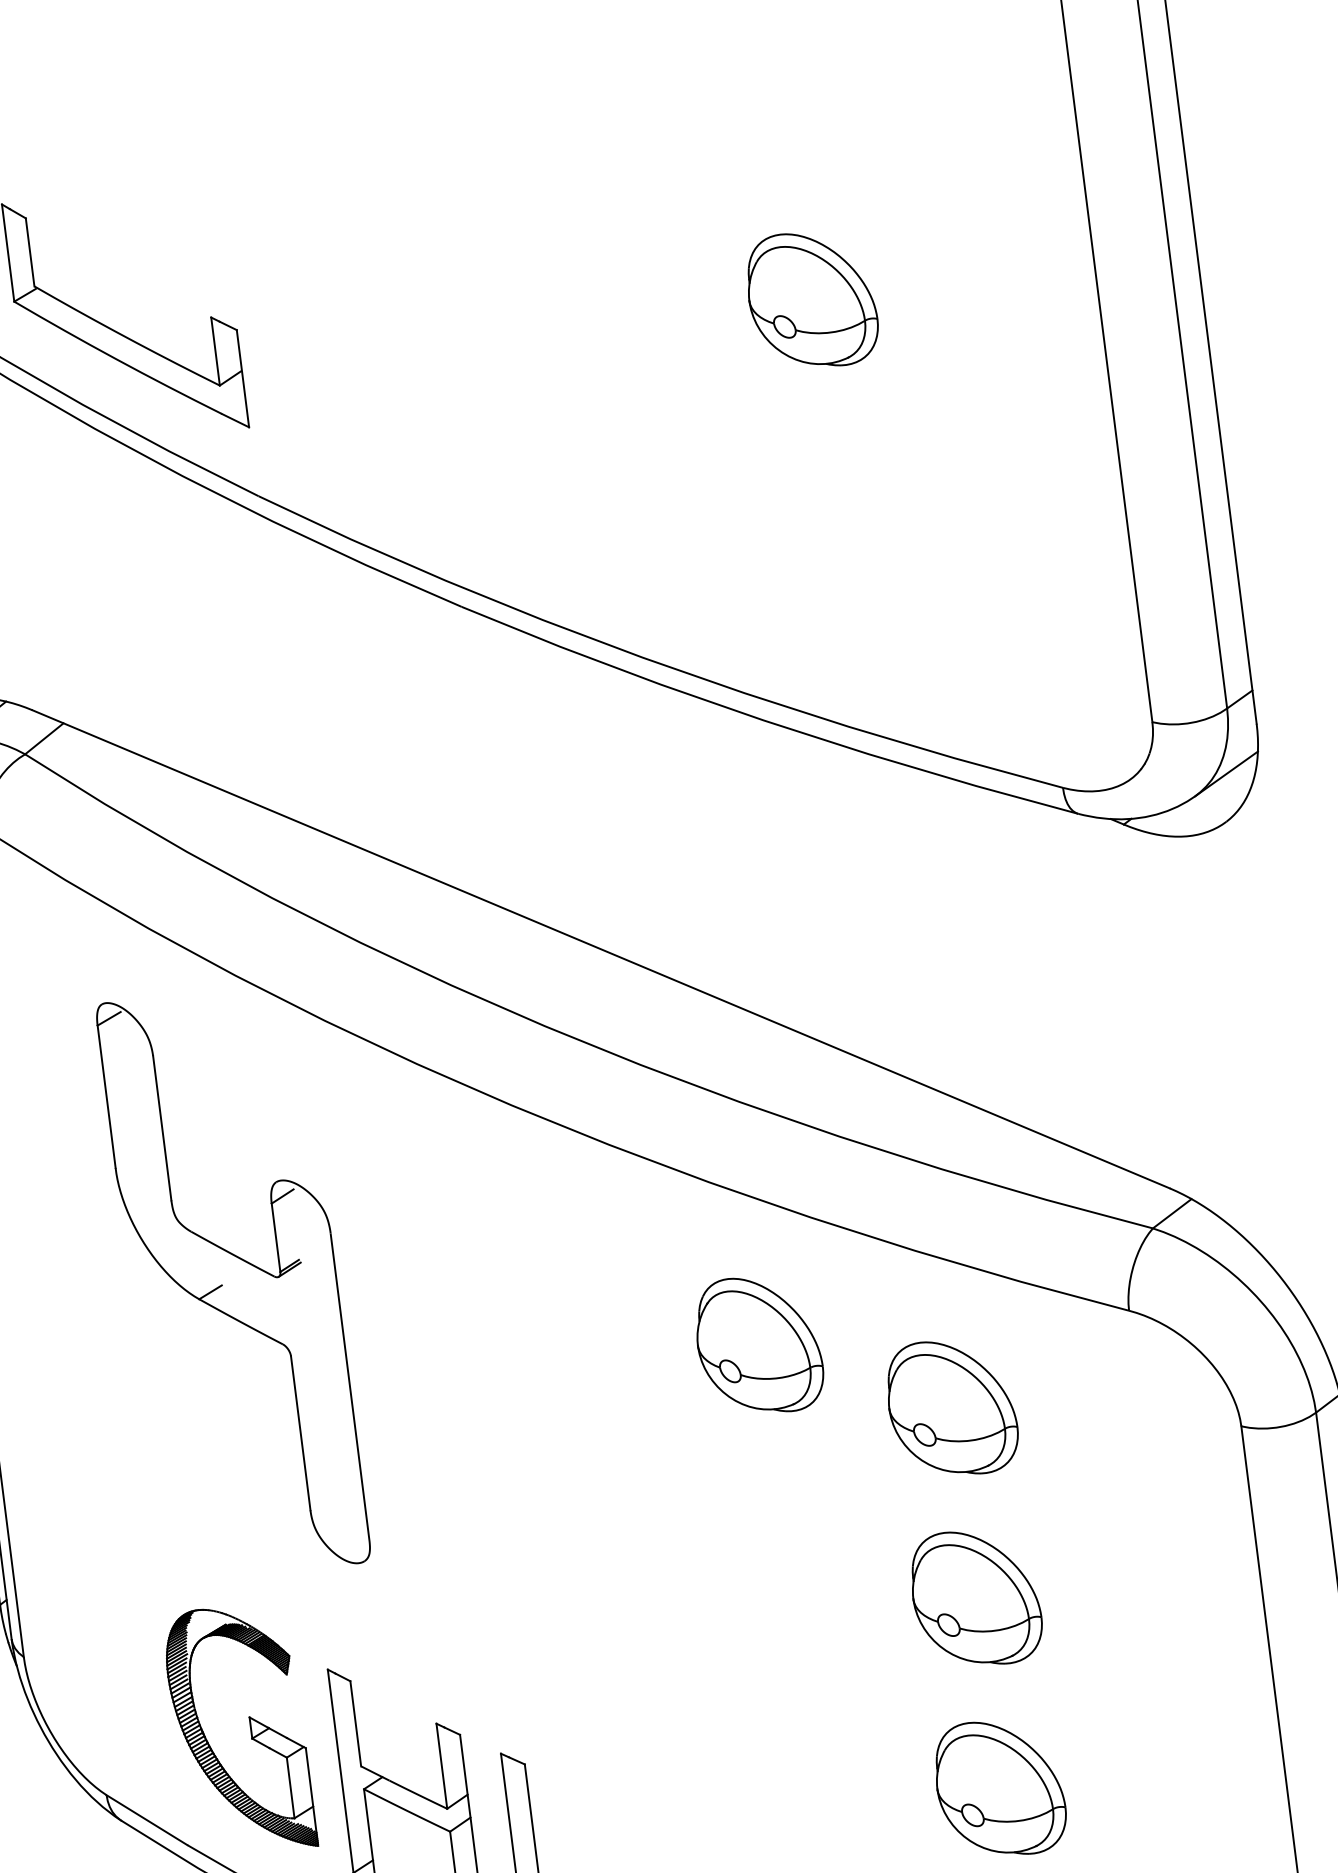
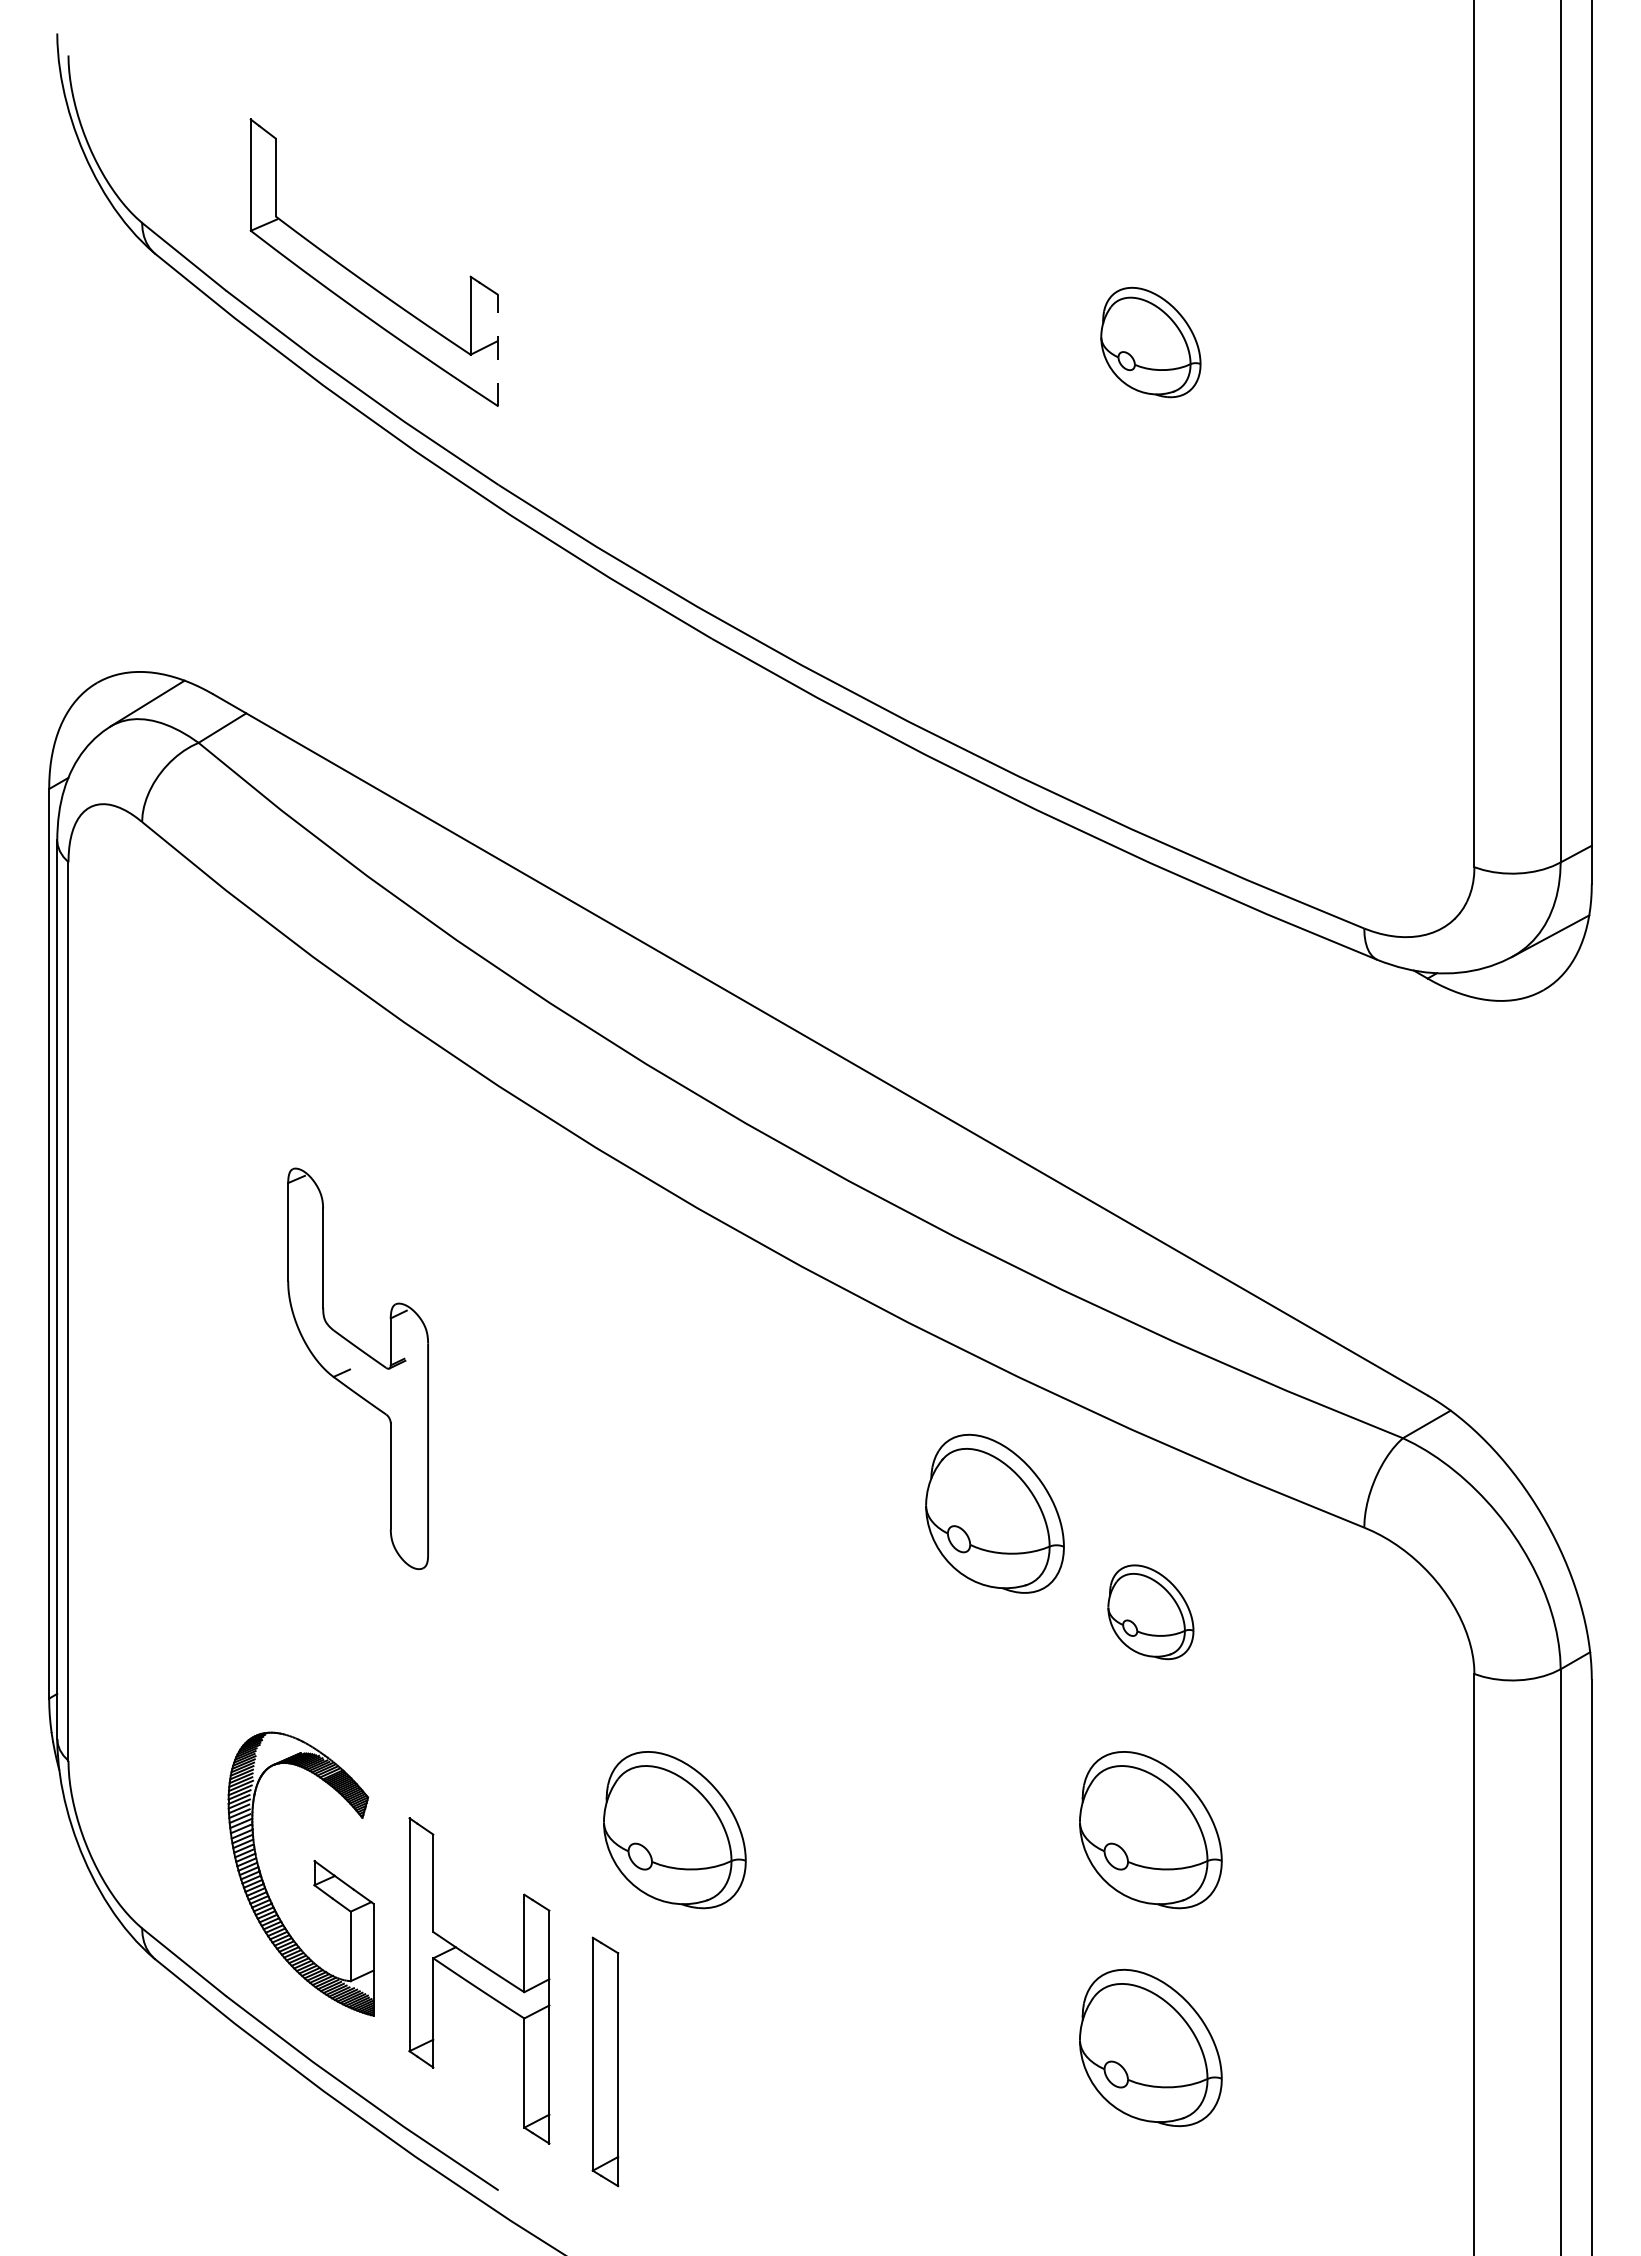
part: (811, 299) -> (1150, 342), size x0.7
line: (242, 378) -> (497, 350), solid -> dashed
part: (232, 1282) -> (357, 1368), size x0.6
part: (758, 1344) -> (994, 1513), moved
part: (951, 1408) -> (1150, 1612), size x0.6
part: (560, 1651) -> (674, 1830), added

